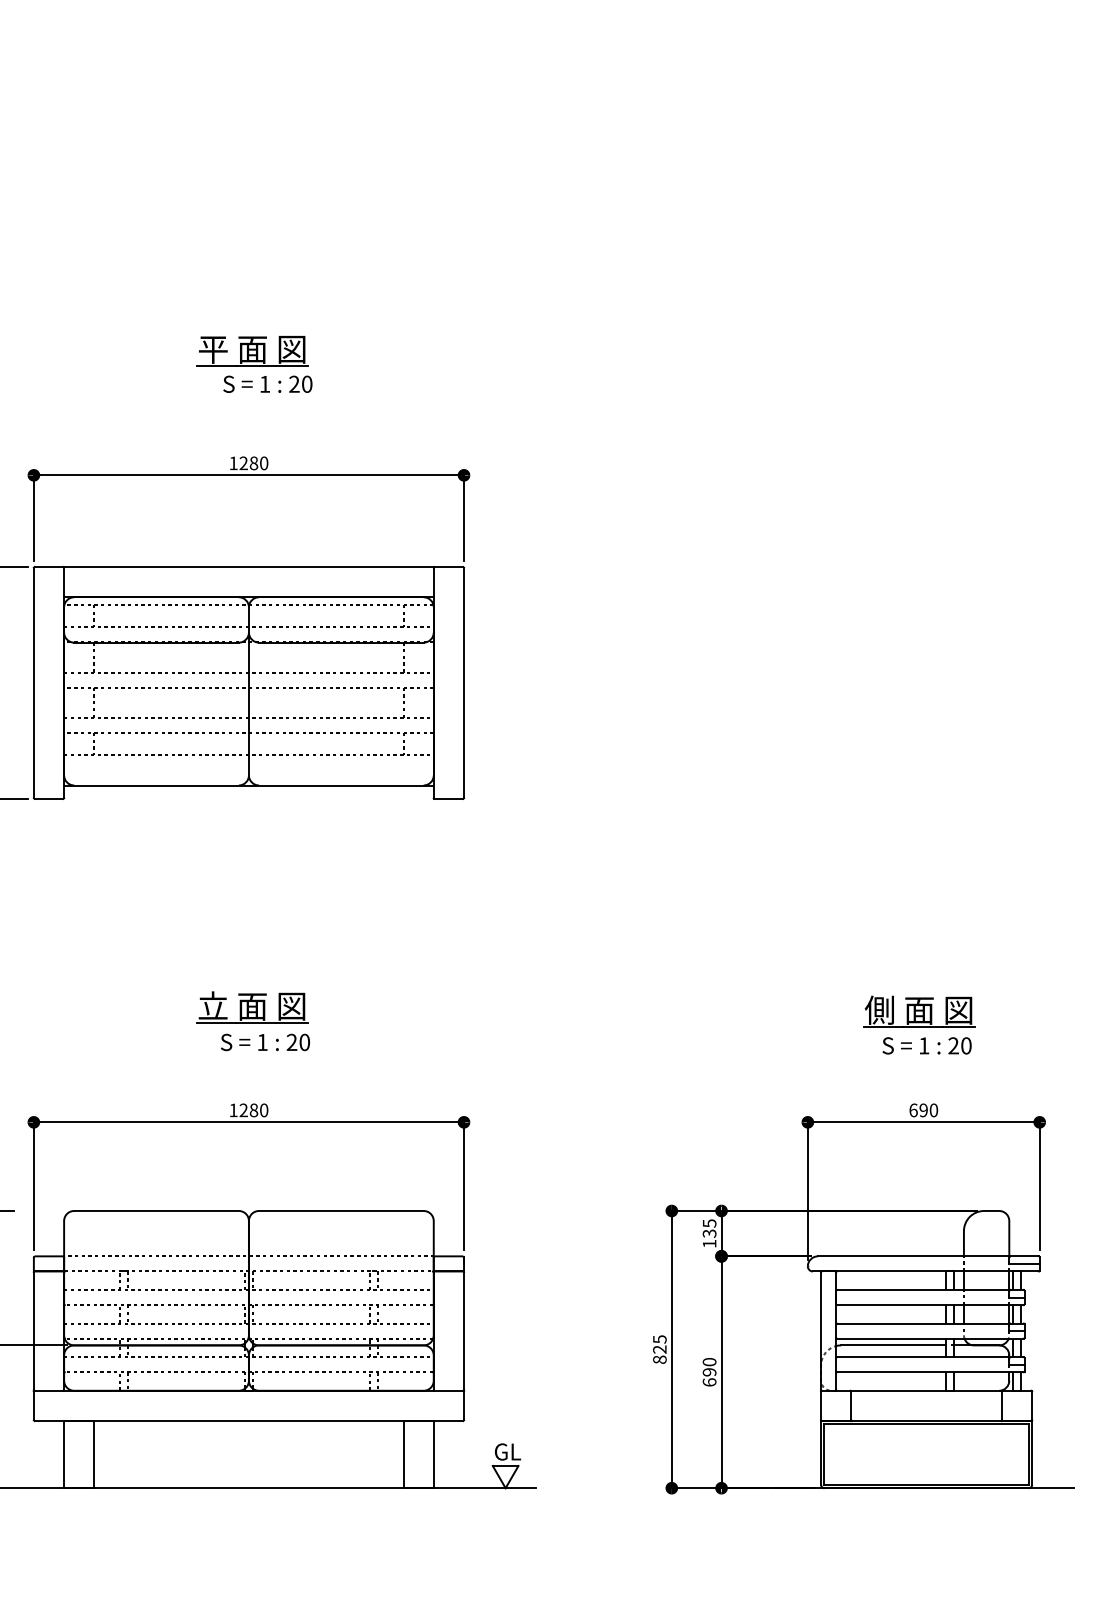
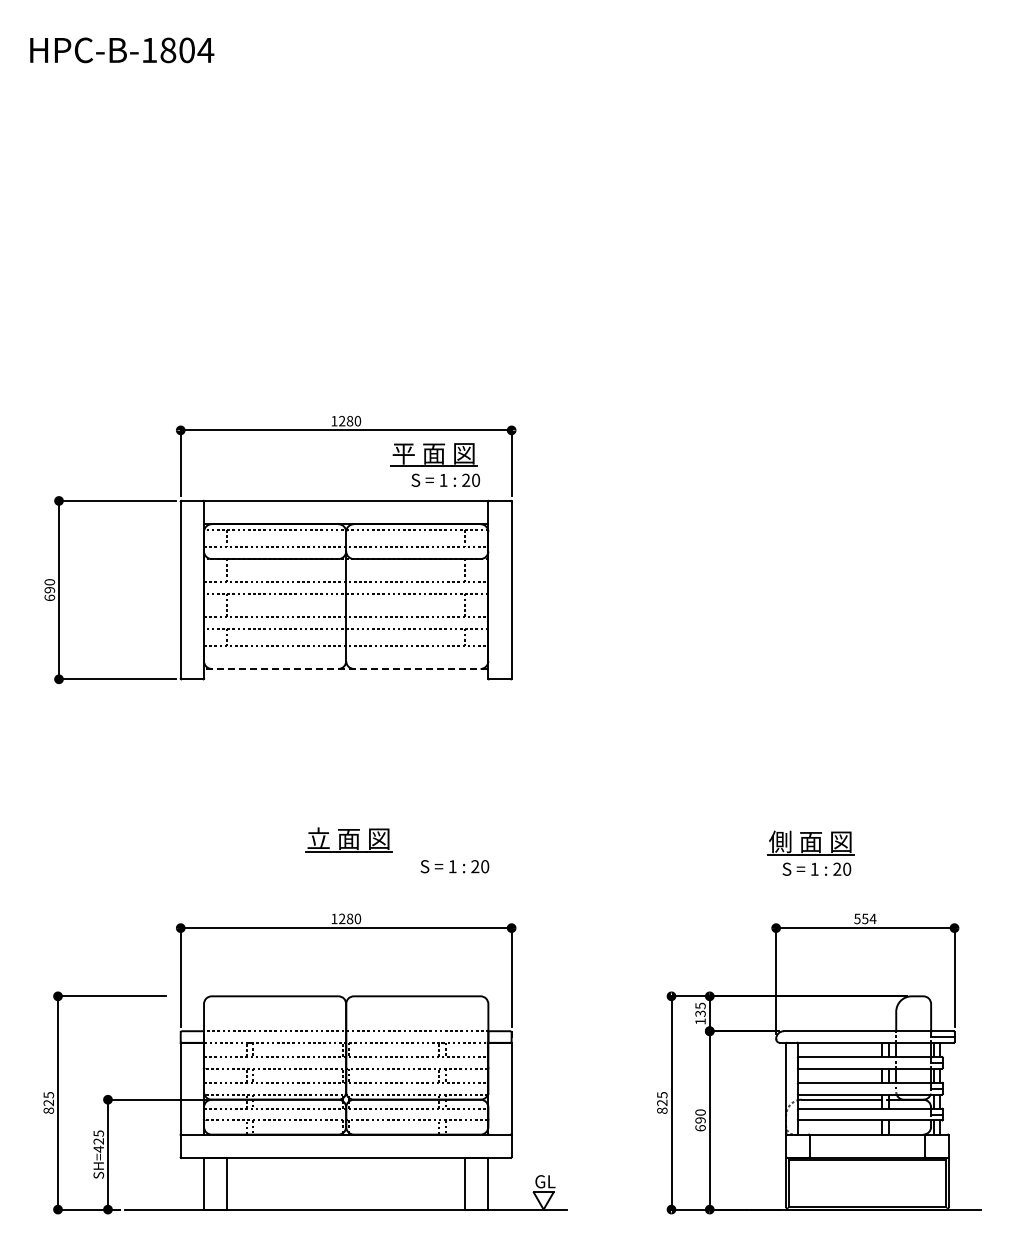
part: (253, 363) -> (434, 464), moved
line: (248, 786) -> (345, 669), solid -> dashed
part: (918, 1024) -> (810, 852), moved
text: (264, 1042) -> (454, 866), moved
text: (923, 1109) -> (865, 918), 690 -> 554

